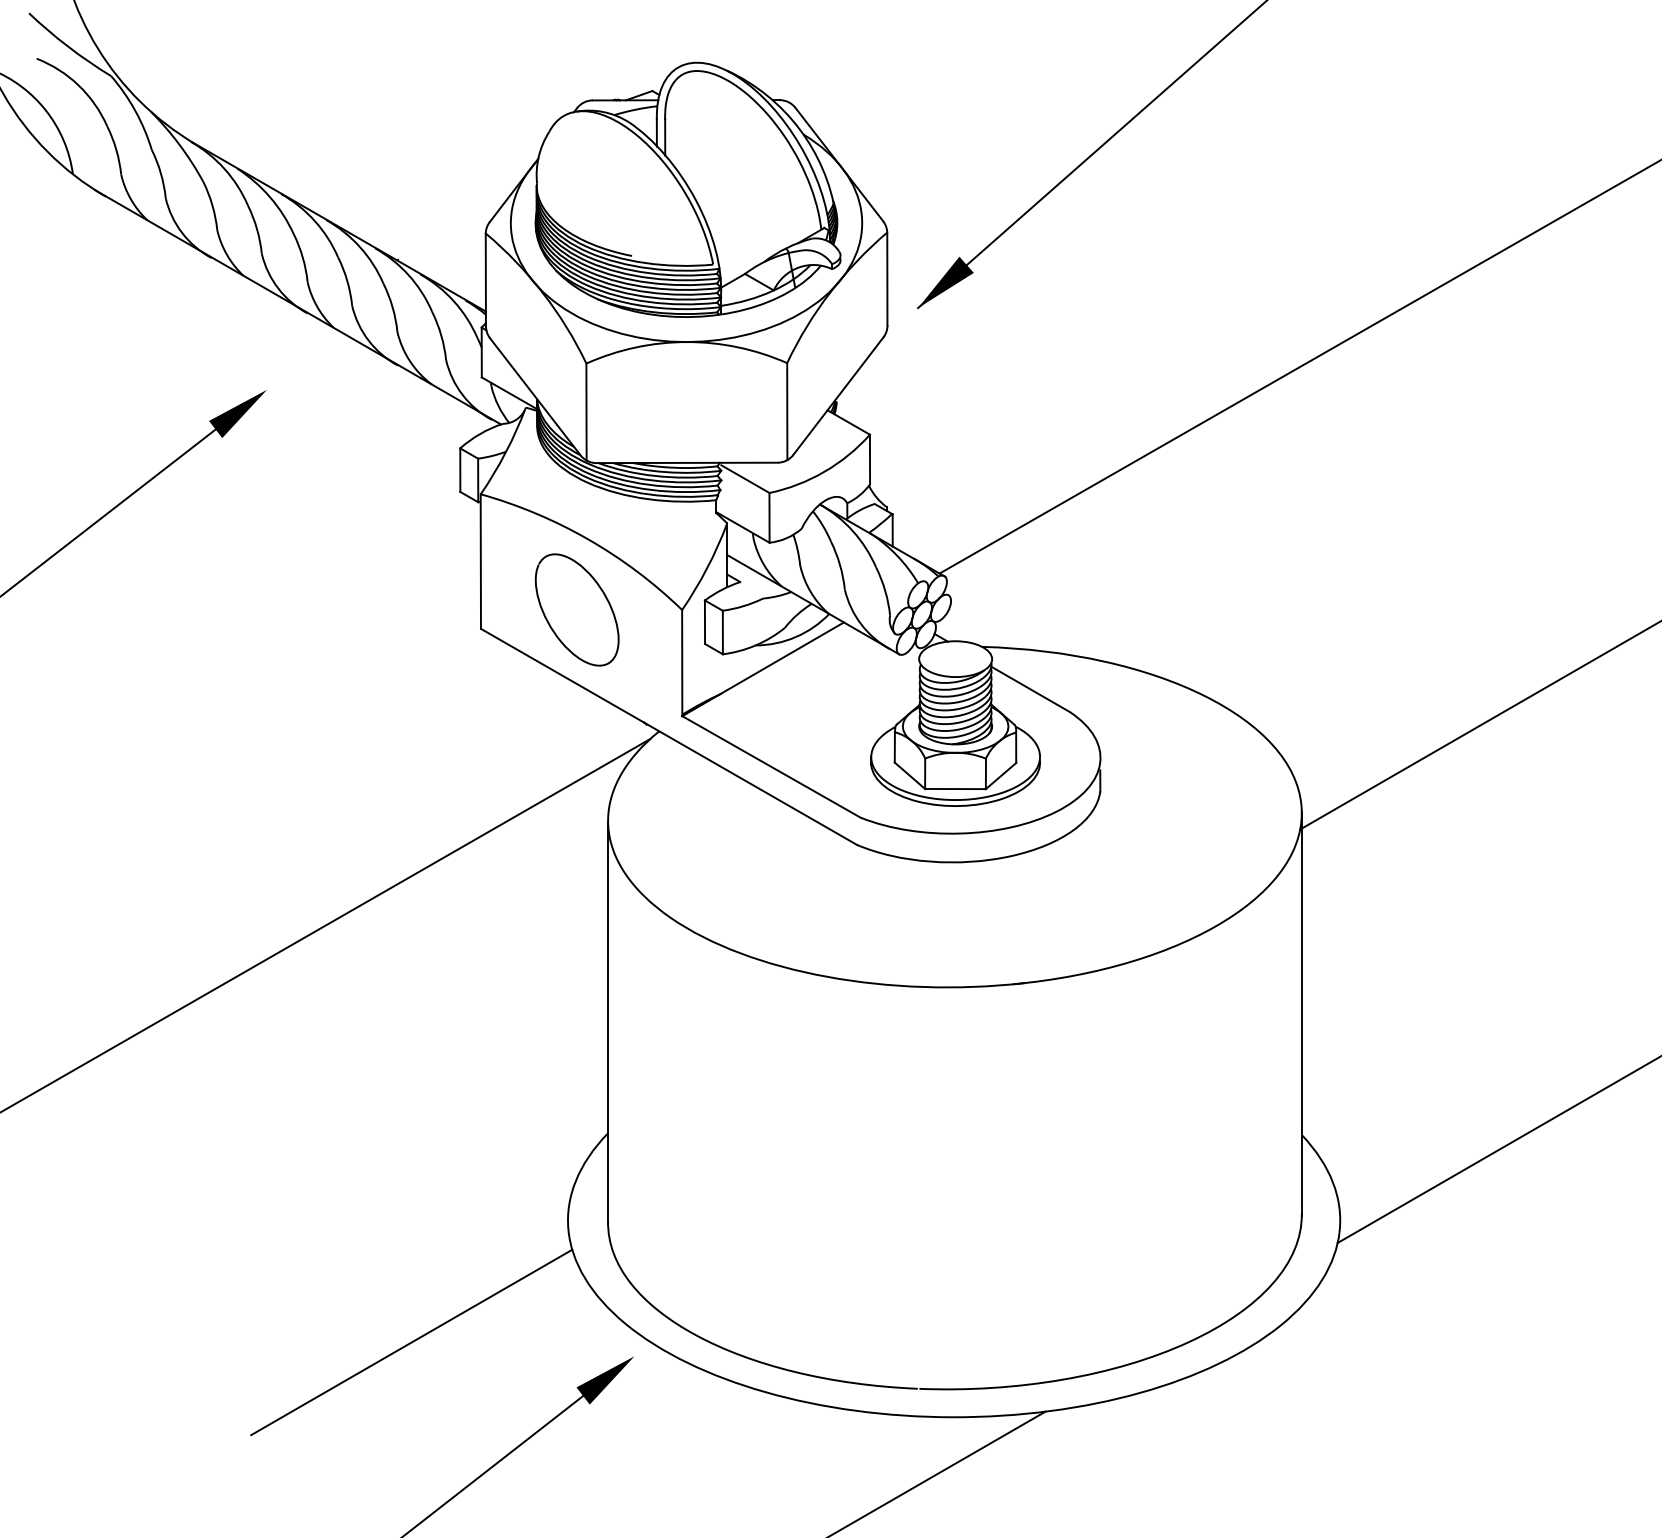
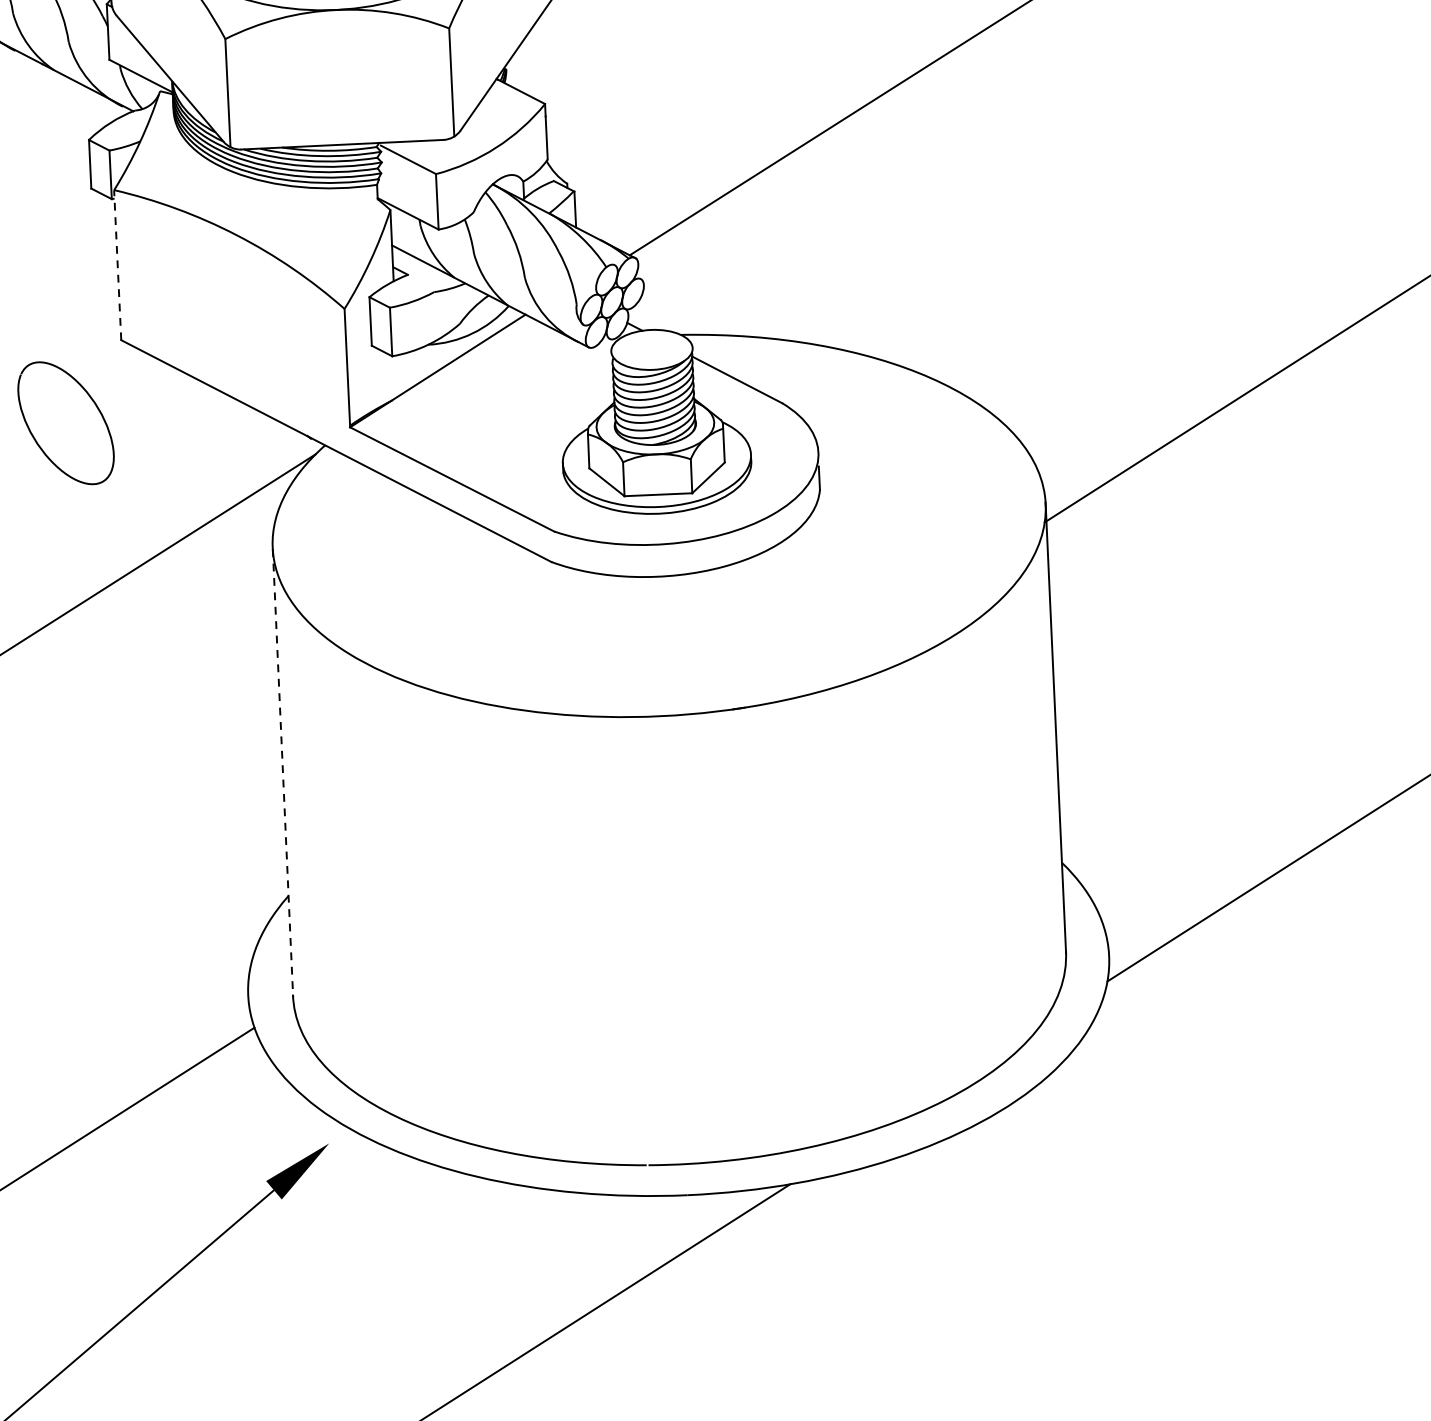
line: (480, 561) -> (117, 265), solid -> dashed
curve: (549, 622) -> (35, 438), moved
line: (608, 1023) -> (283, 773), solid -> dashed

